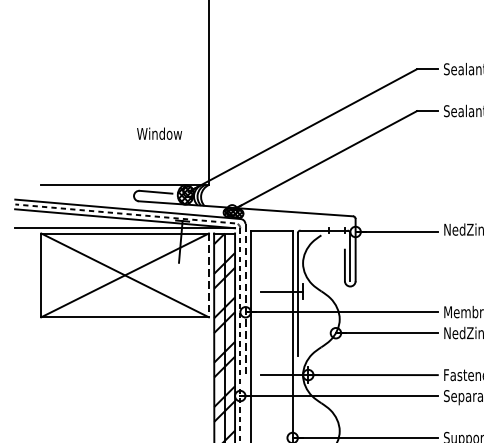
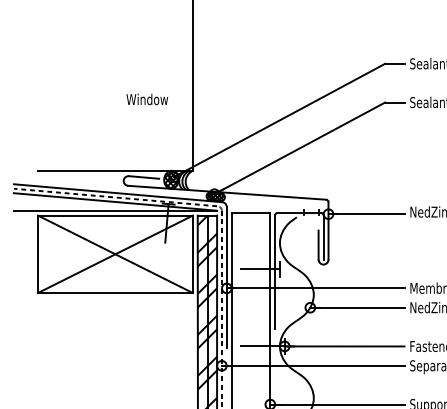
text: (159, 133) -> (147, 99), moved
line: (208, 275) -> (192, 254), dashed -> solid
line: (245, 300) -> (226, 277), dashed -> solid

